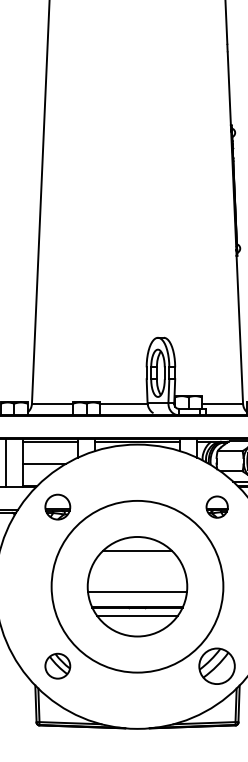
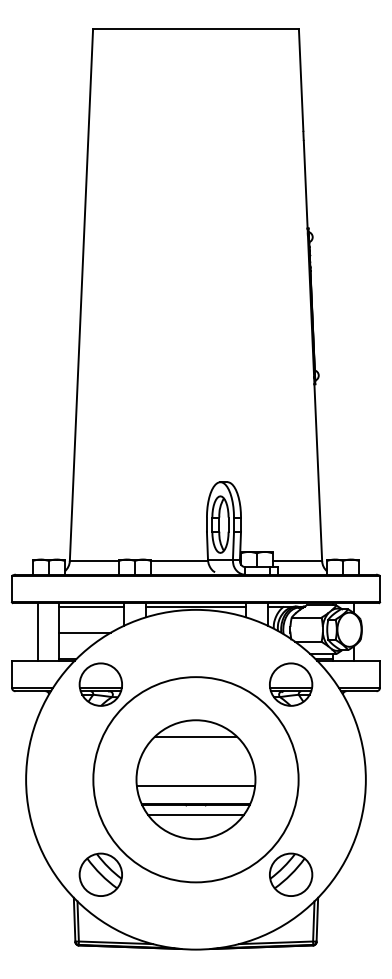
part: (57, 507) -> (100, 684), size x1.43
part: (217, 507) -> (291, 684), size x1.67
part: (57, 666) -> (100, 874), size x1.43

